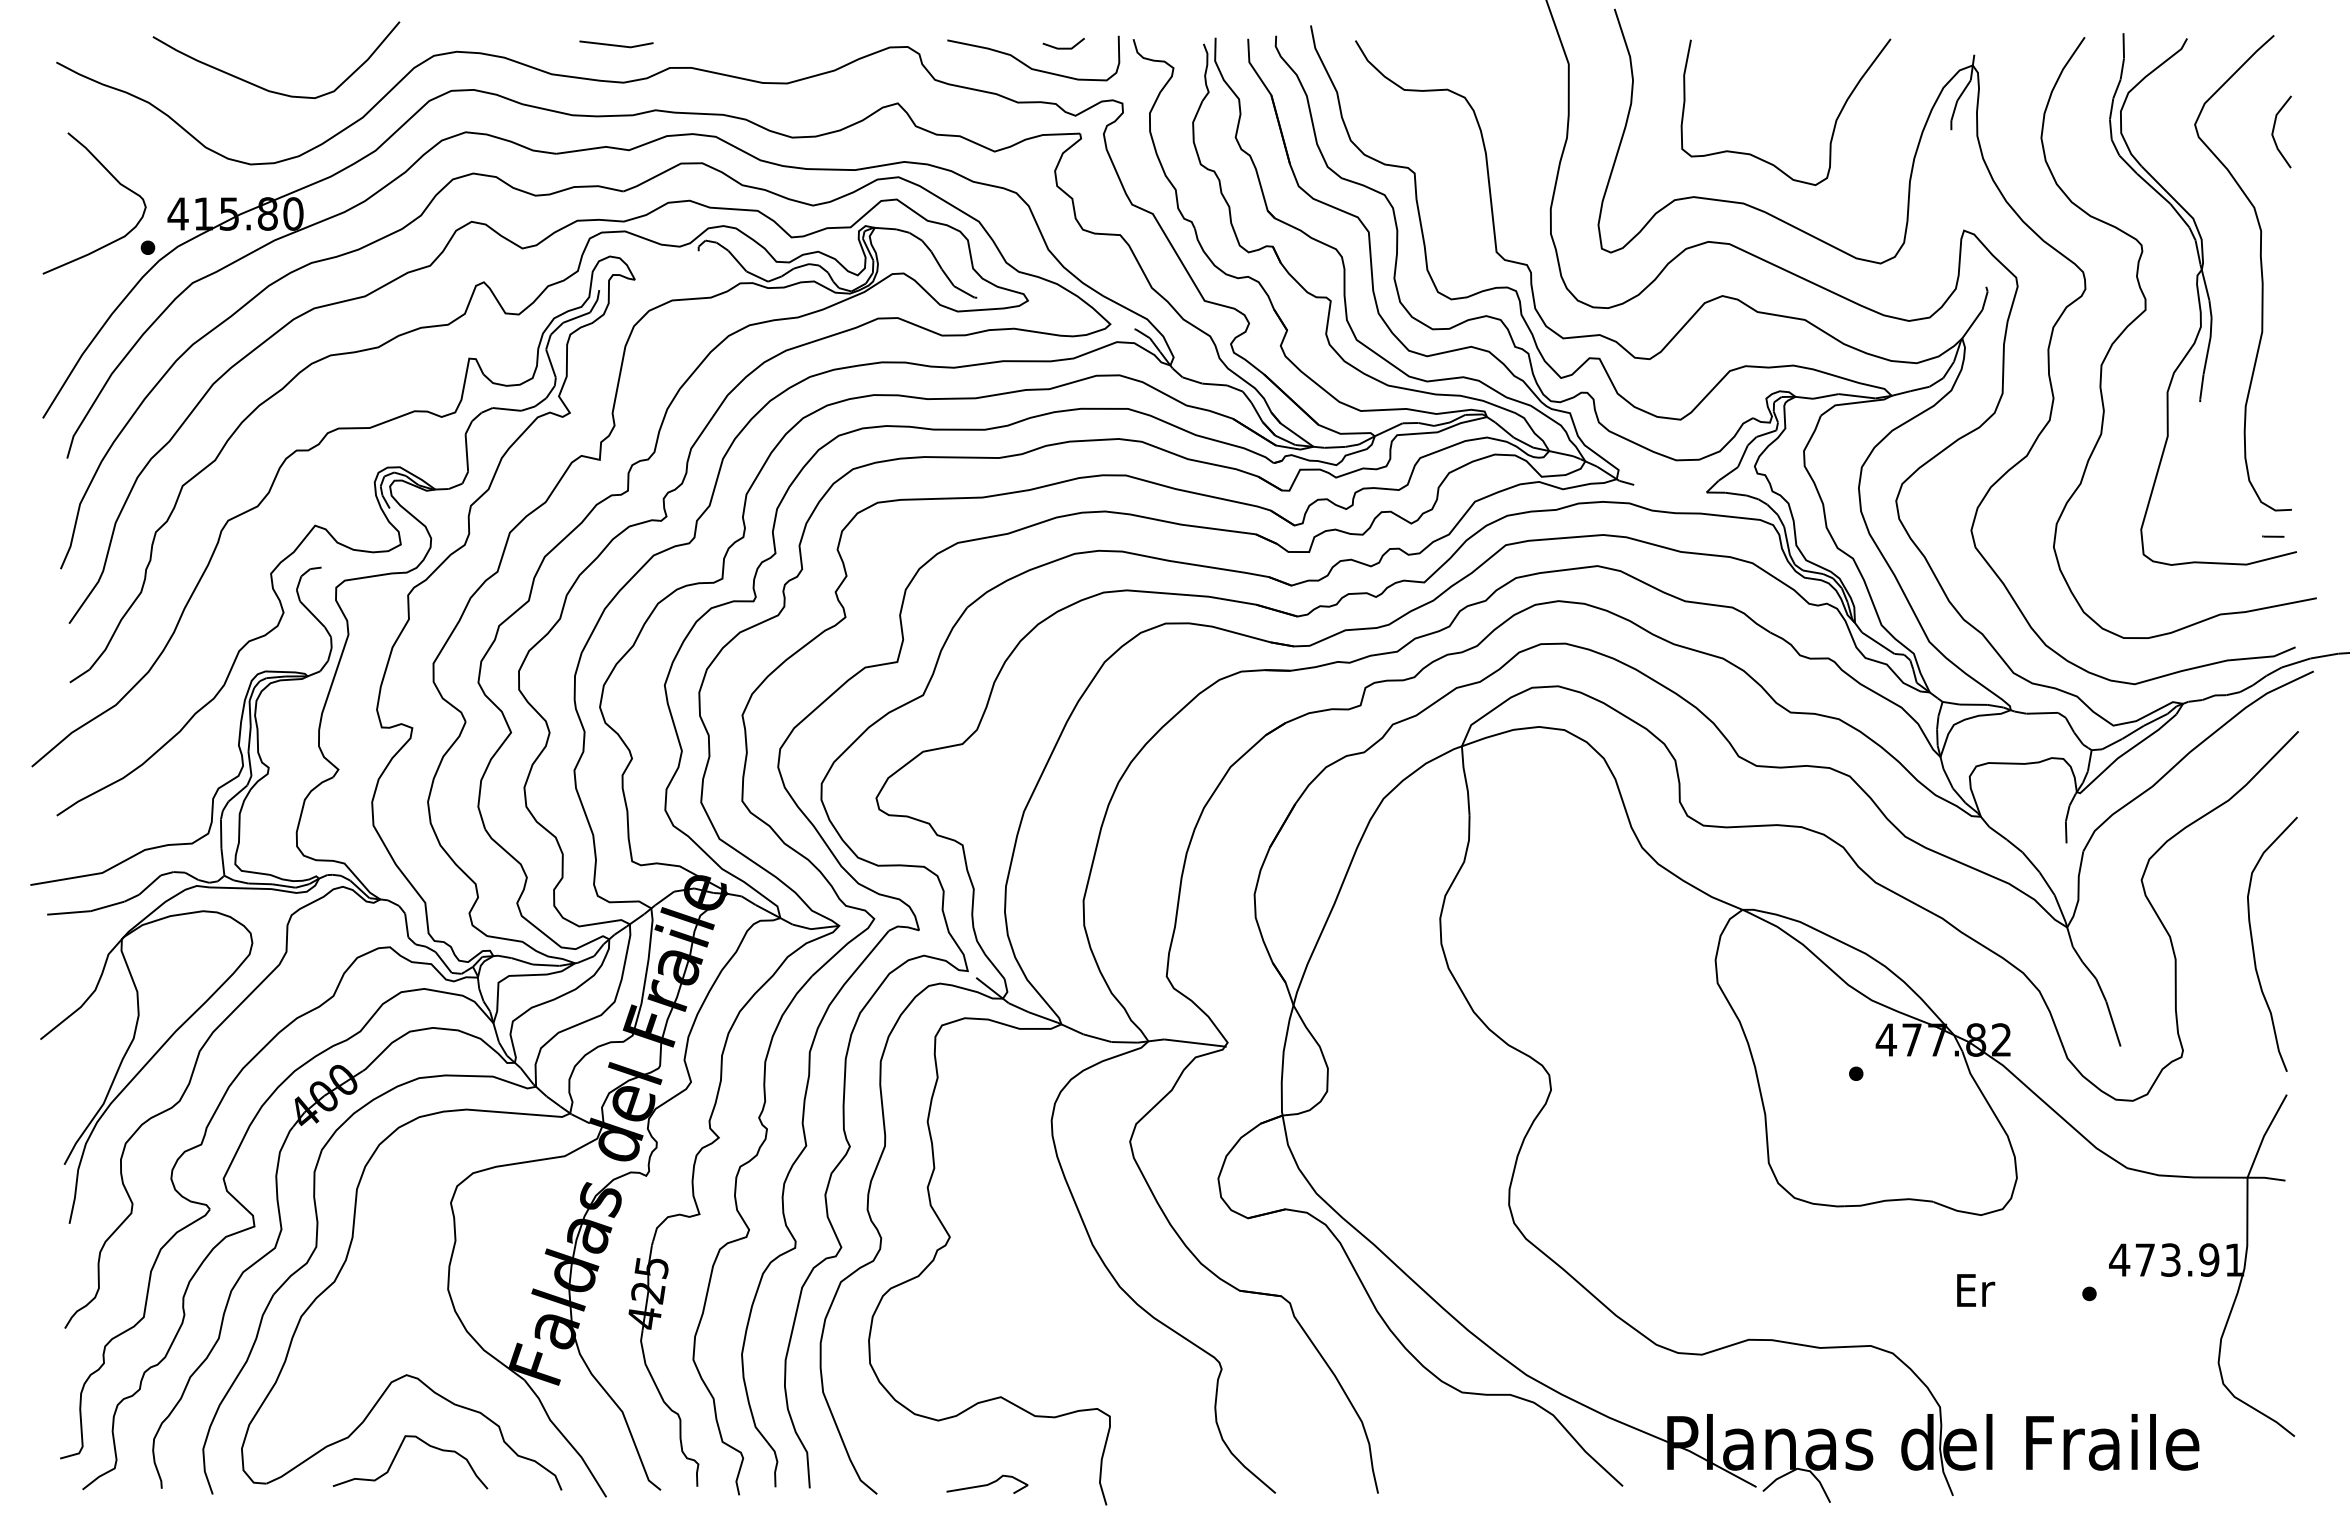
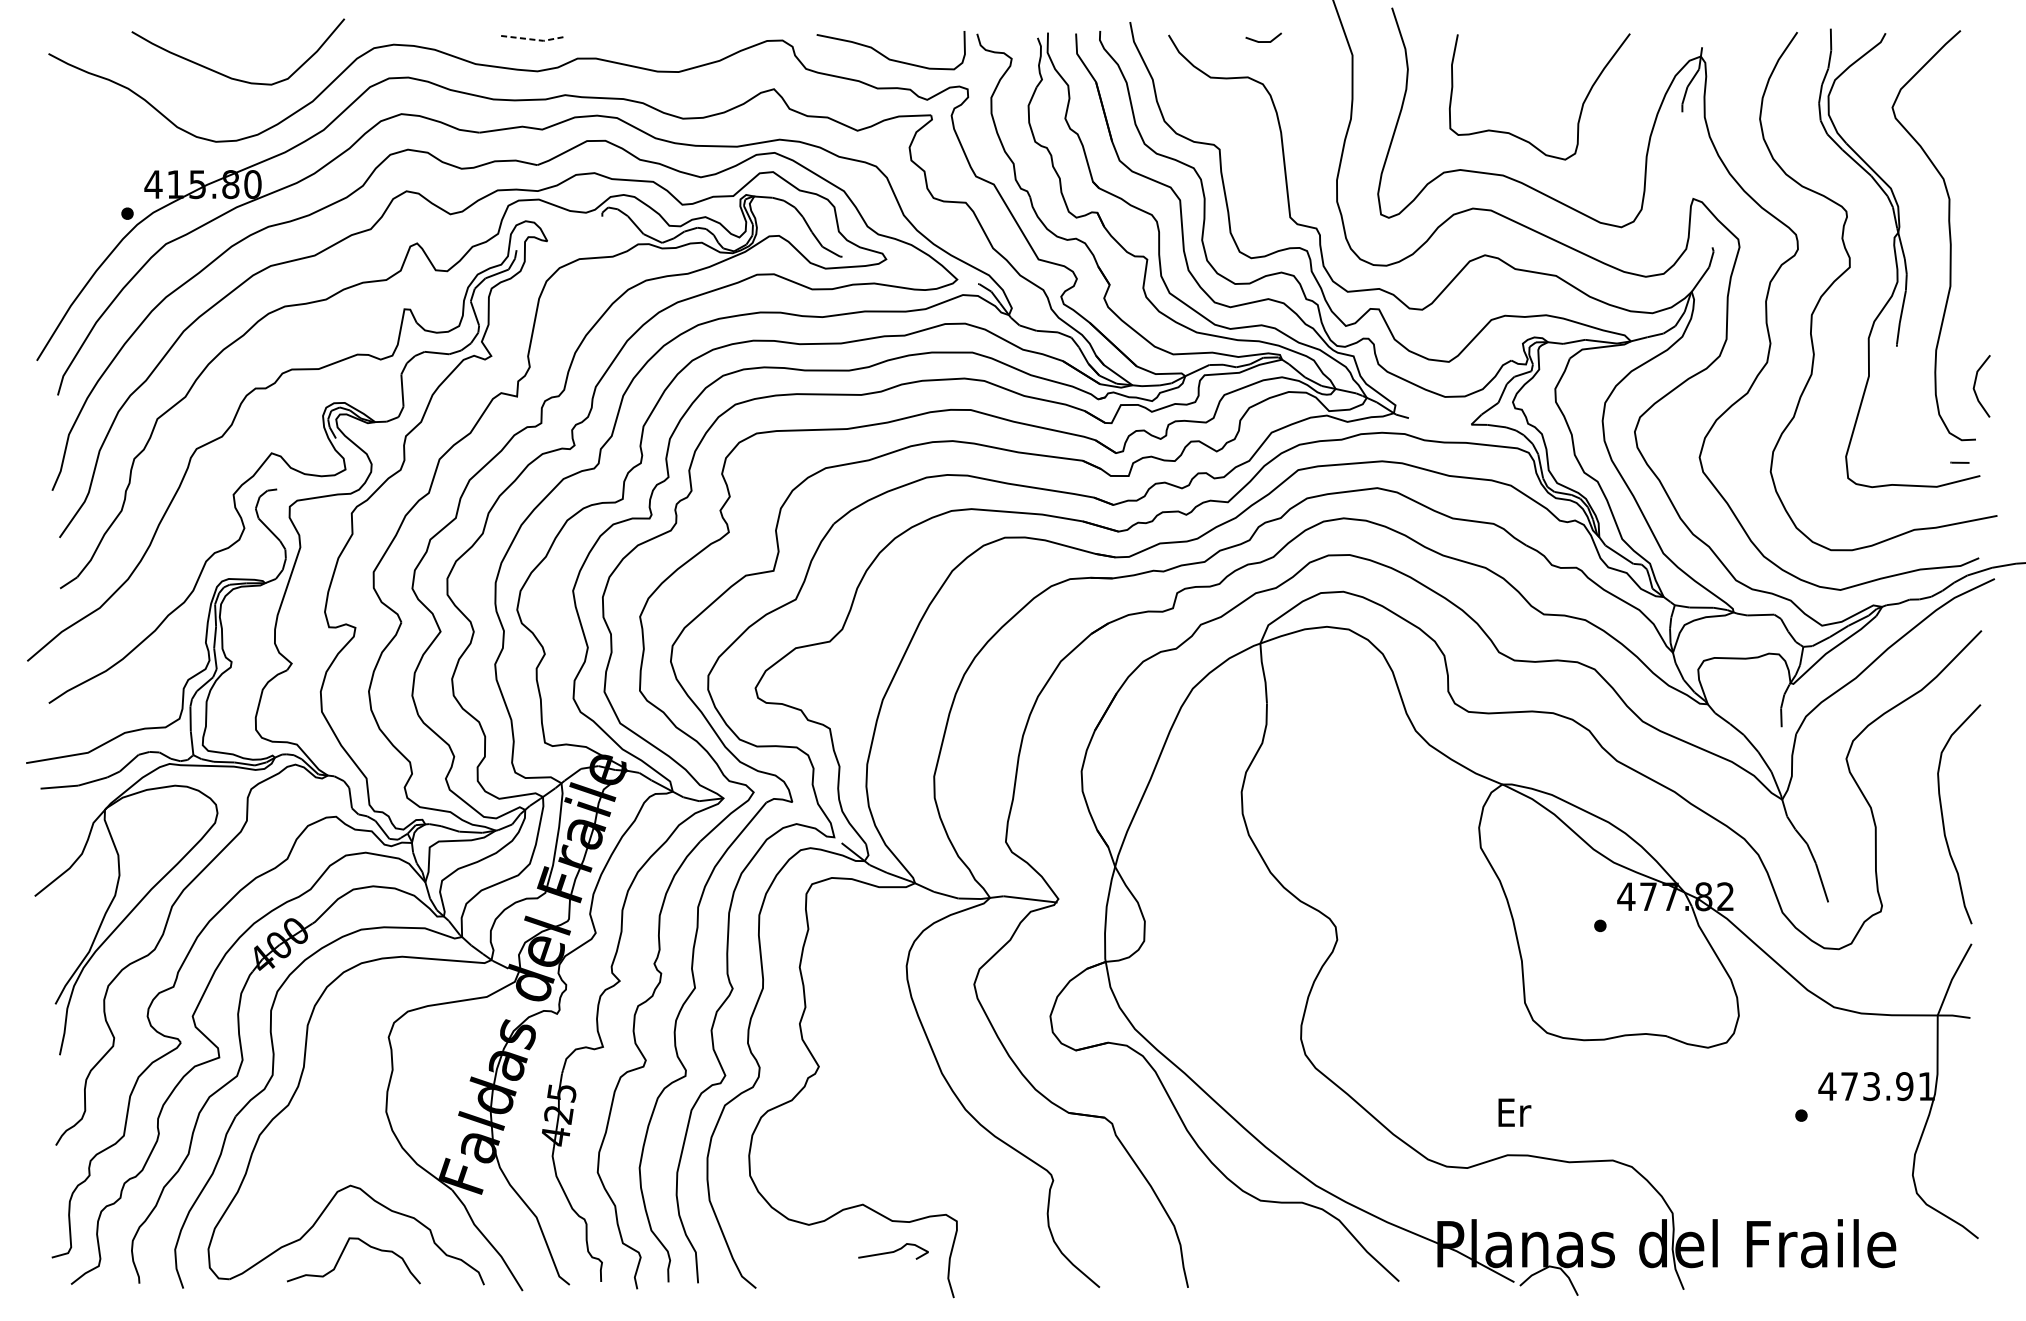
line: (616, 45) -> (531, 39), solid -> dashed
line: (1063, 47) -> (1263, 41), moved
line: (2274, 130) -> (1975, 385), moved
curve: (116, 181) -> (100, 156), removed
text: (1976, 1290) -> (1515, 1112), moved
curve: (988, 1483) -> (894, 1250), moved

